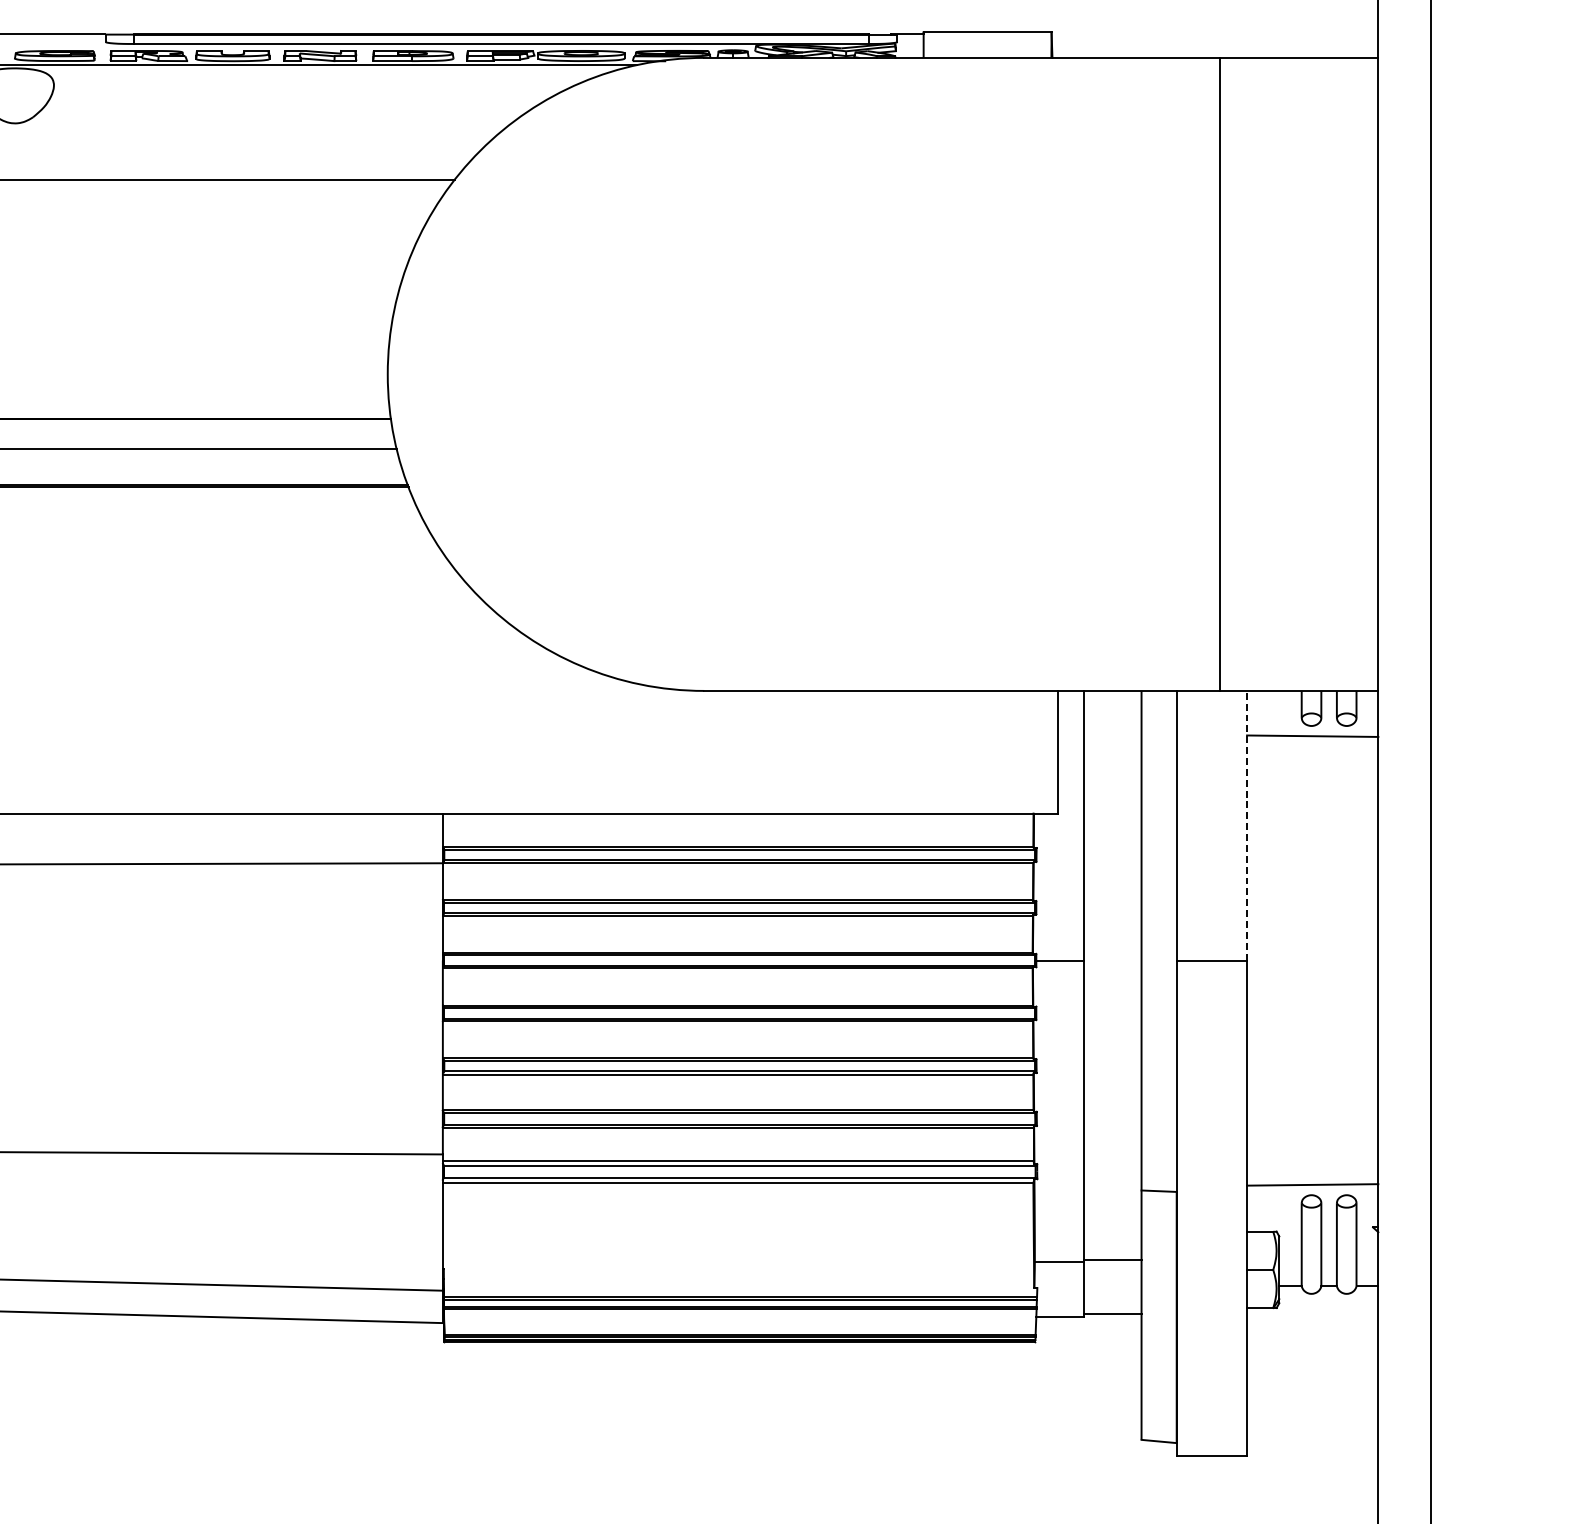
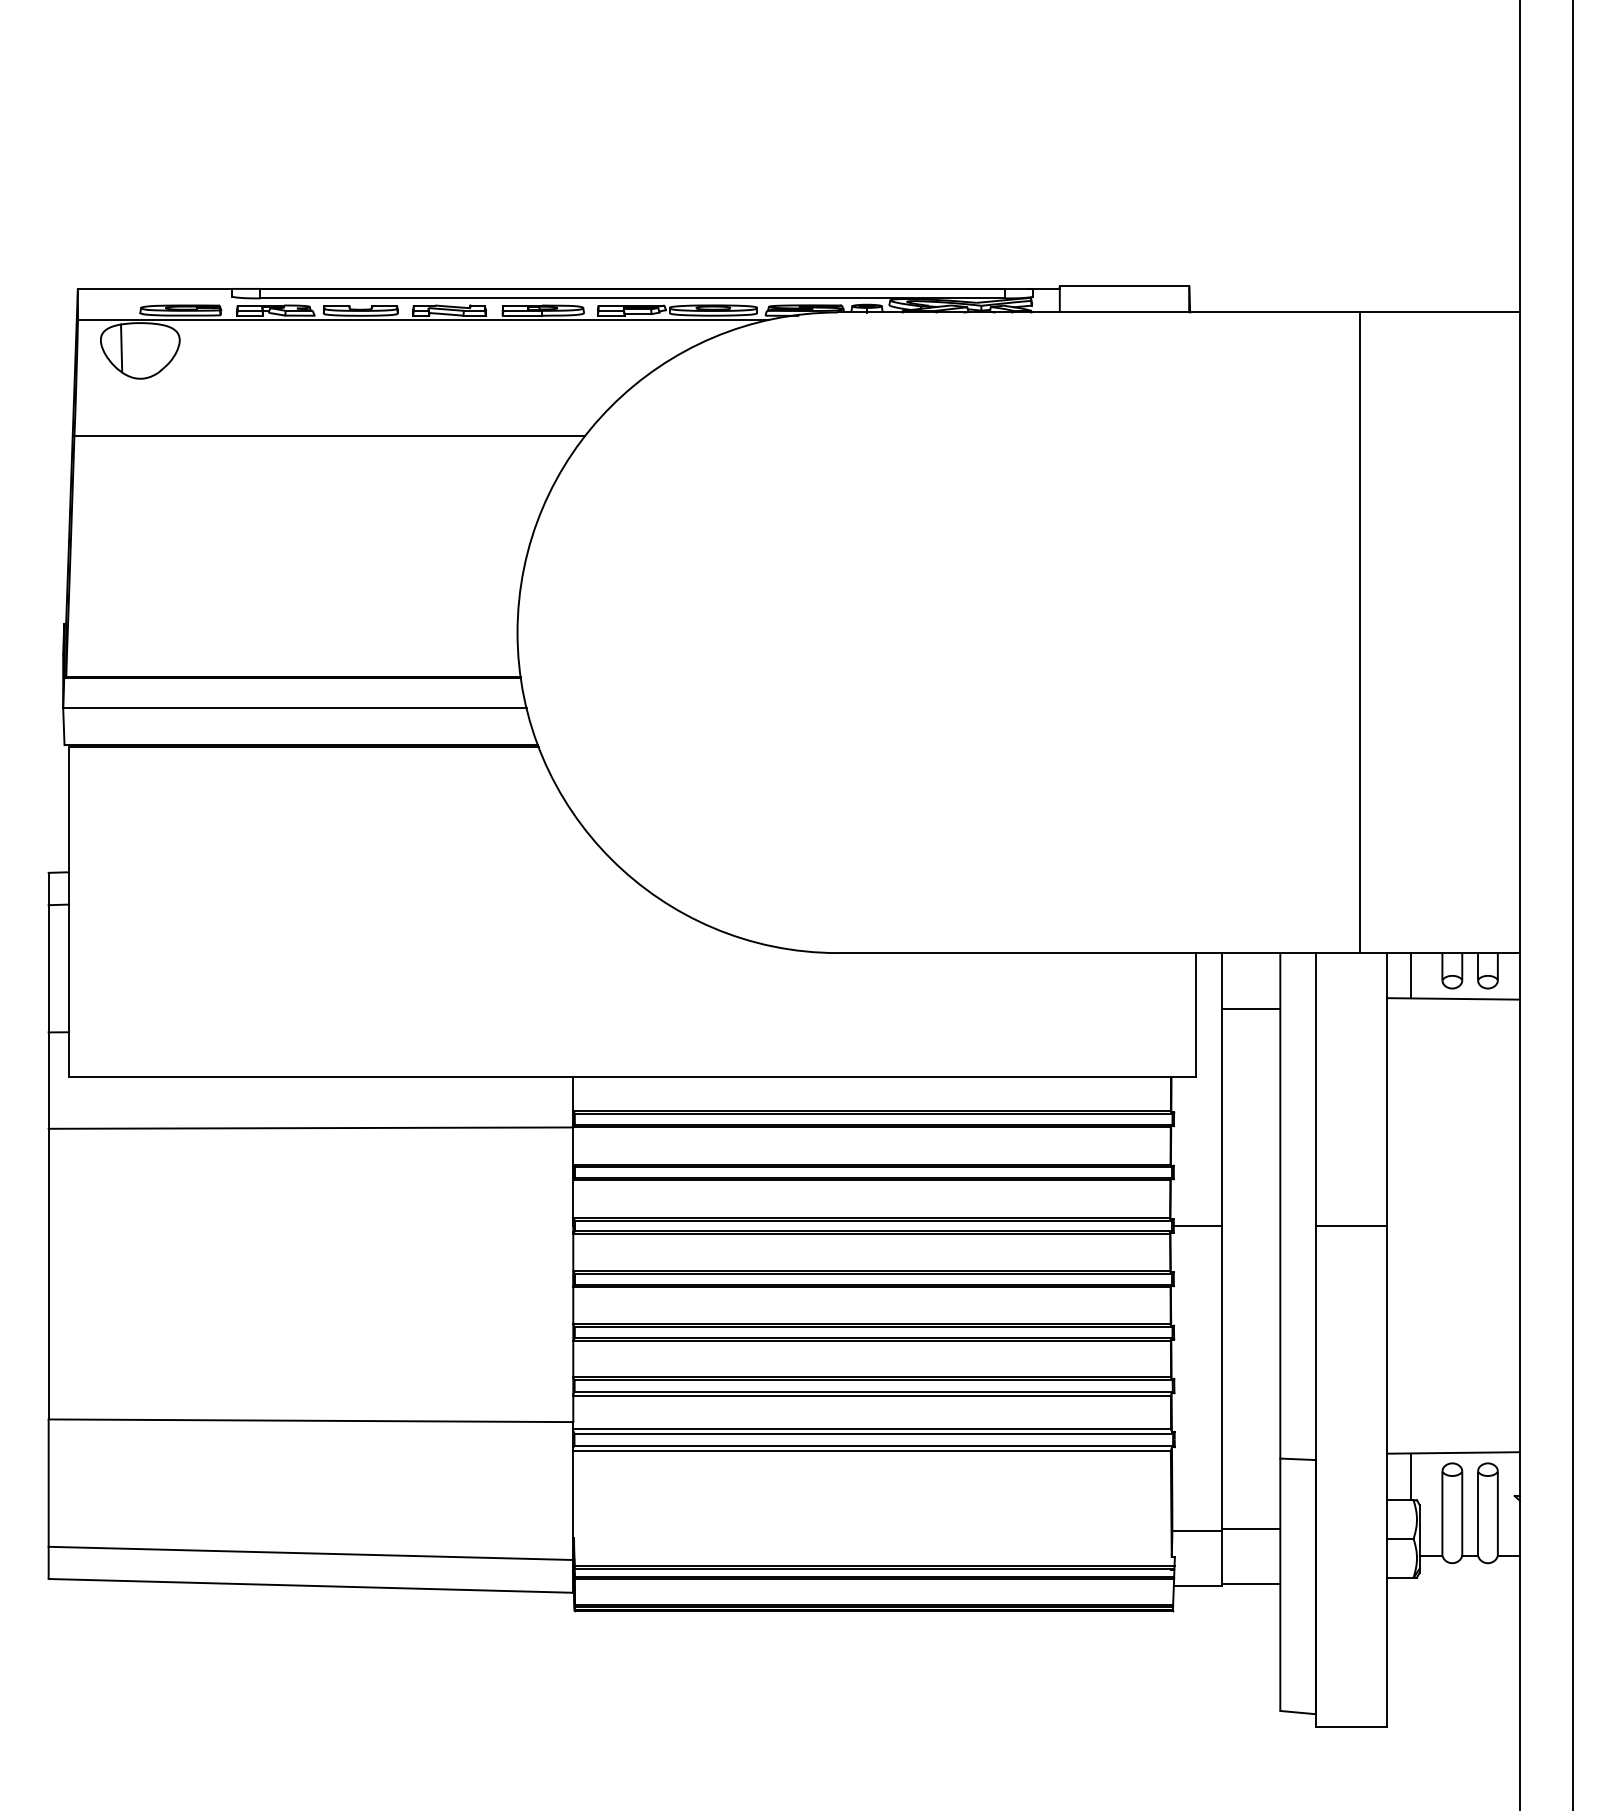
line: (1270, 713) -> (1410, 975), added
line: (1113, 746) -> (1251, 1009), added
line: (1247, 825) -> (1387, 1089), dashed -> solid
line: (1270, 1208) -> (1410, 1476), added

